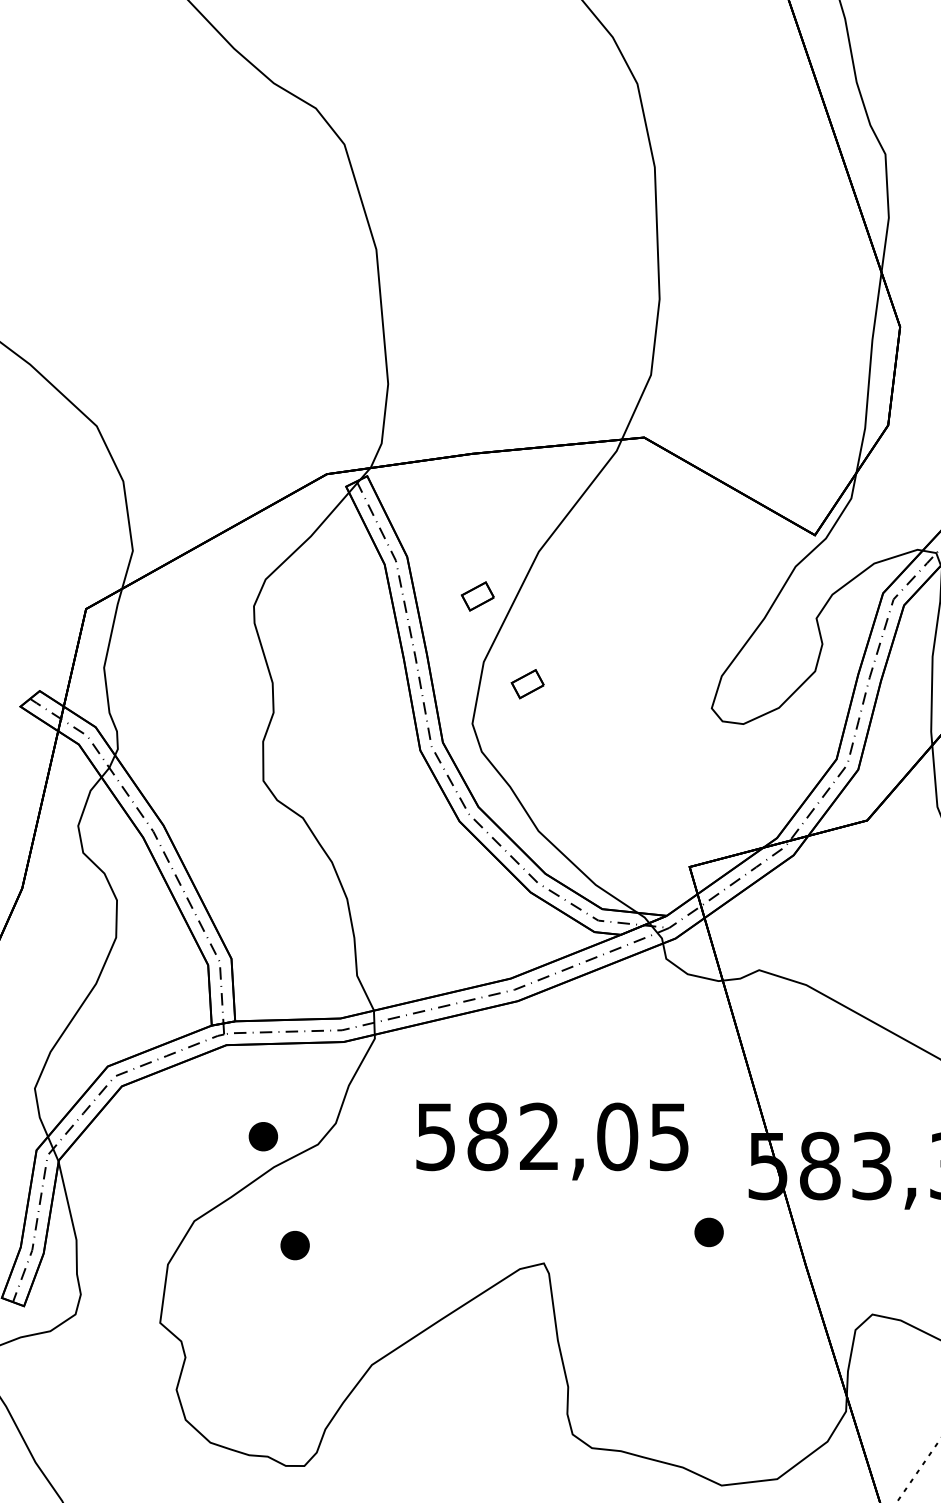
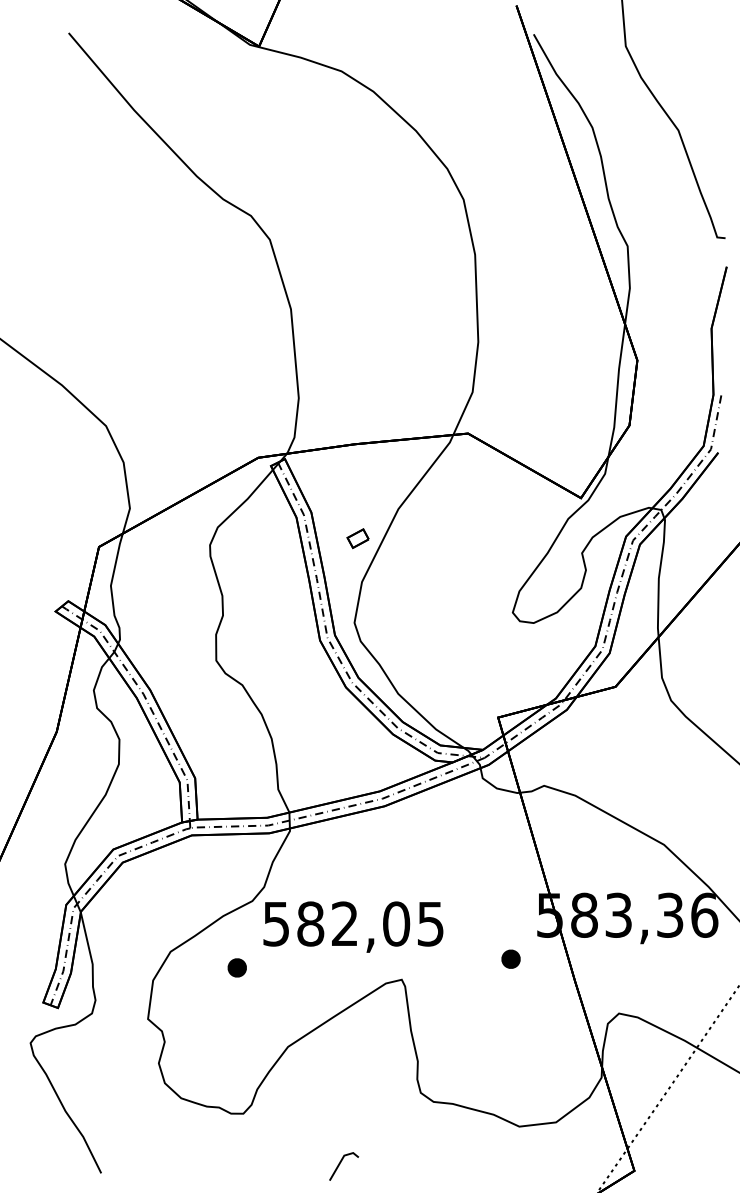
part: (526, 683) -> (390, 596), removed
part: (262, 1136) -> (215, 895), removed
text: (552, 1140) -> (353, 926), moved

